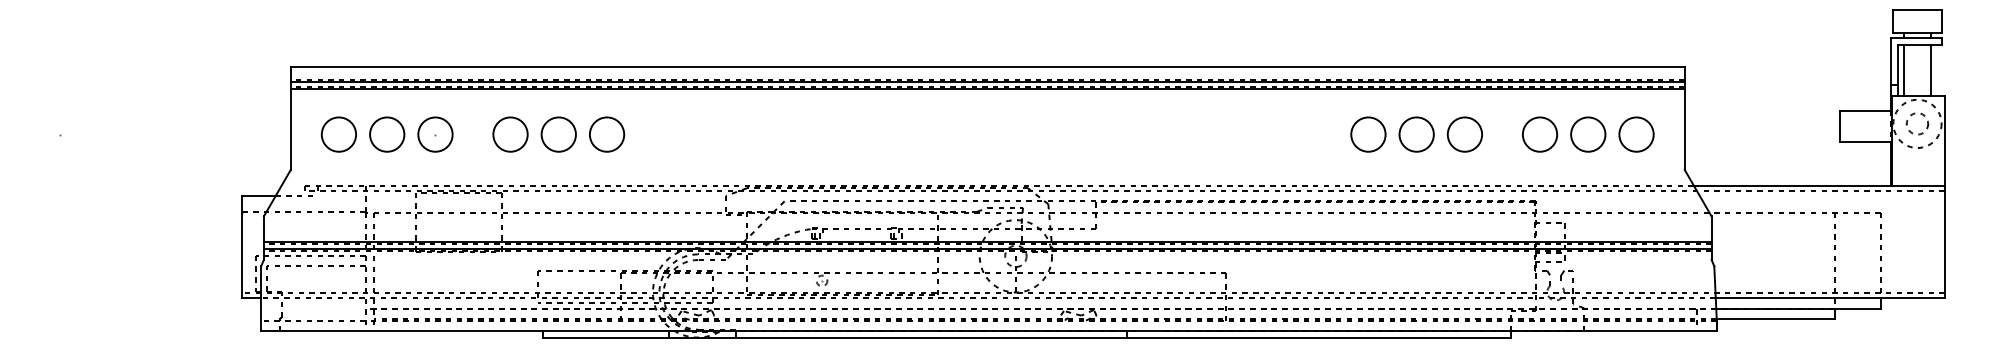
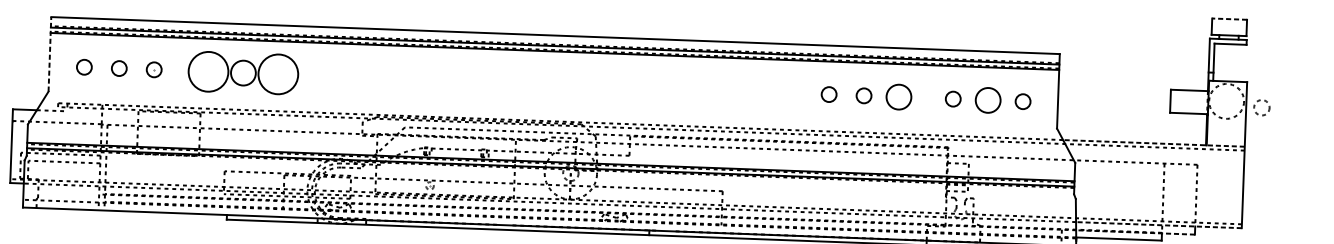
line: (1917, 10) -> (1229, 19), solid -> dashed
line: (1904, 70) -> (1218, 62), removed
line: (1930, 70) -> (1237, 63), removed
line: (290, 118) -> (49, 54), solid -> dashed
circle: (1917, 123) -> (1261, 107), moved
circle: (338, 134) -> (84, 67), size x0.6
circle: (387, 134) -> (119, 68), size x0.6
circle: (435, 134) -> (154, 69), size x0.6
circle: (510, 134) -> (208, 71), size x1.6
circle: (606, 134) -> (277, 74), size x1.6
circle: (1368, 134) -> (829, 94), size x0.6
circle: (1416, 134) -> (863, 95), size x0.6
circle: (1539, 134) -> (952, 99), size x0.6
circle: (1636, 134) -> (1023, 101), size x0.6
line: (1819, 185) -> (1154, 143), solid -> dashed
line: (1830, 298) -> (1159, 225), solid -> dashed
line: (1797, 309) -> (1134, 232), solid -> dashed

